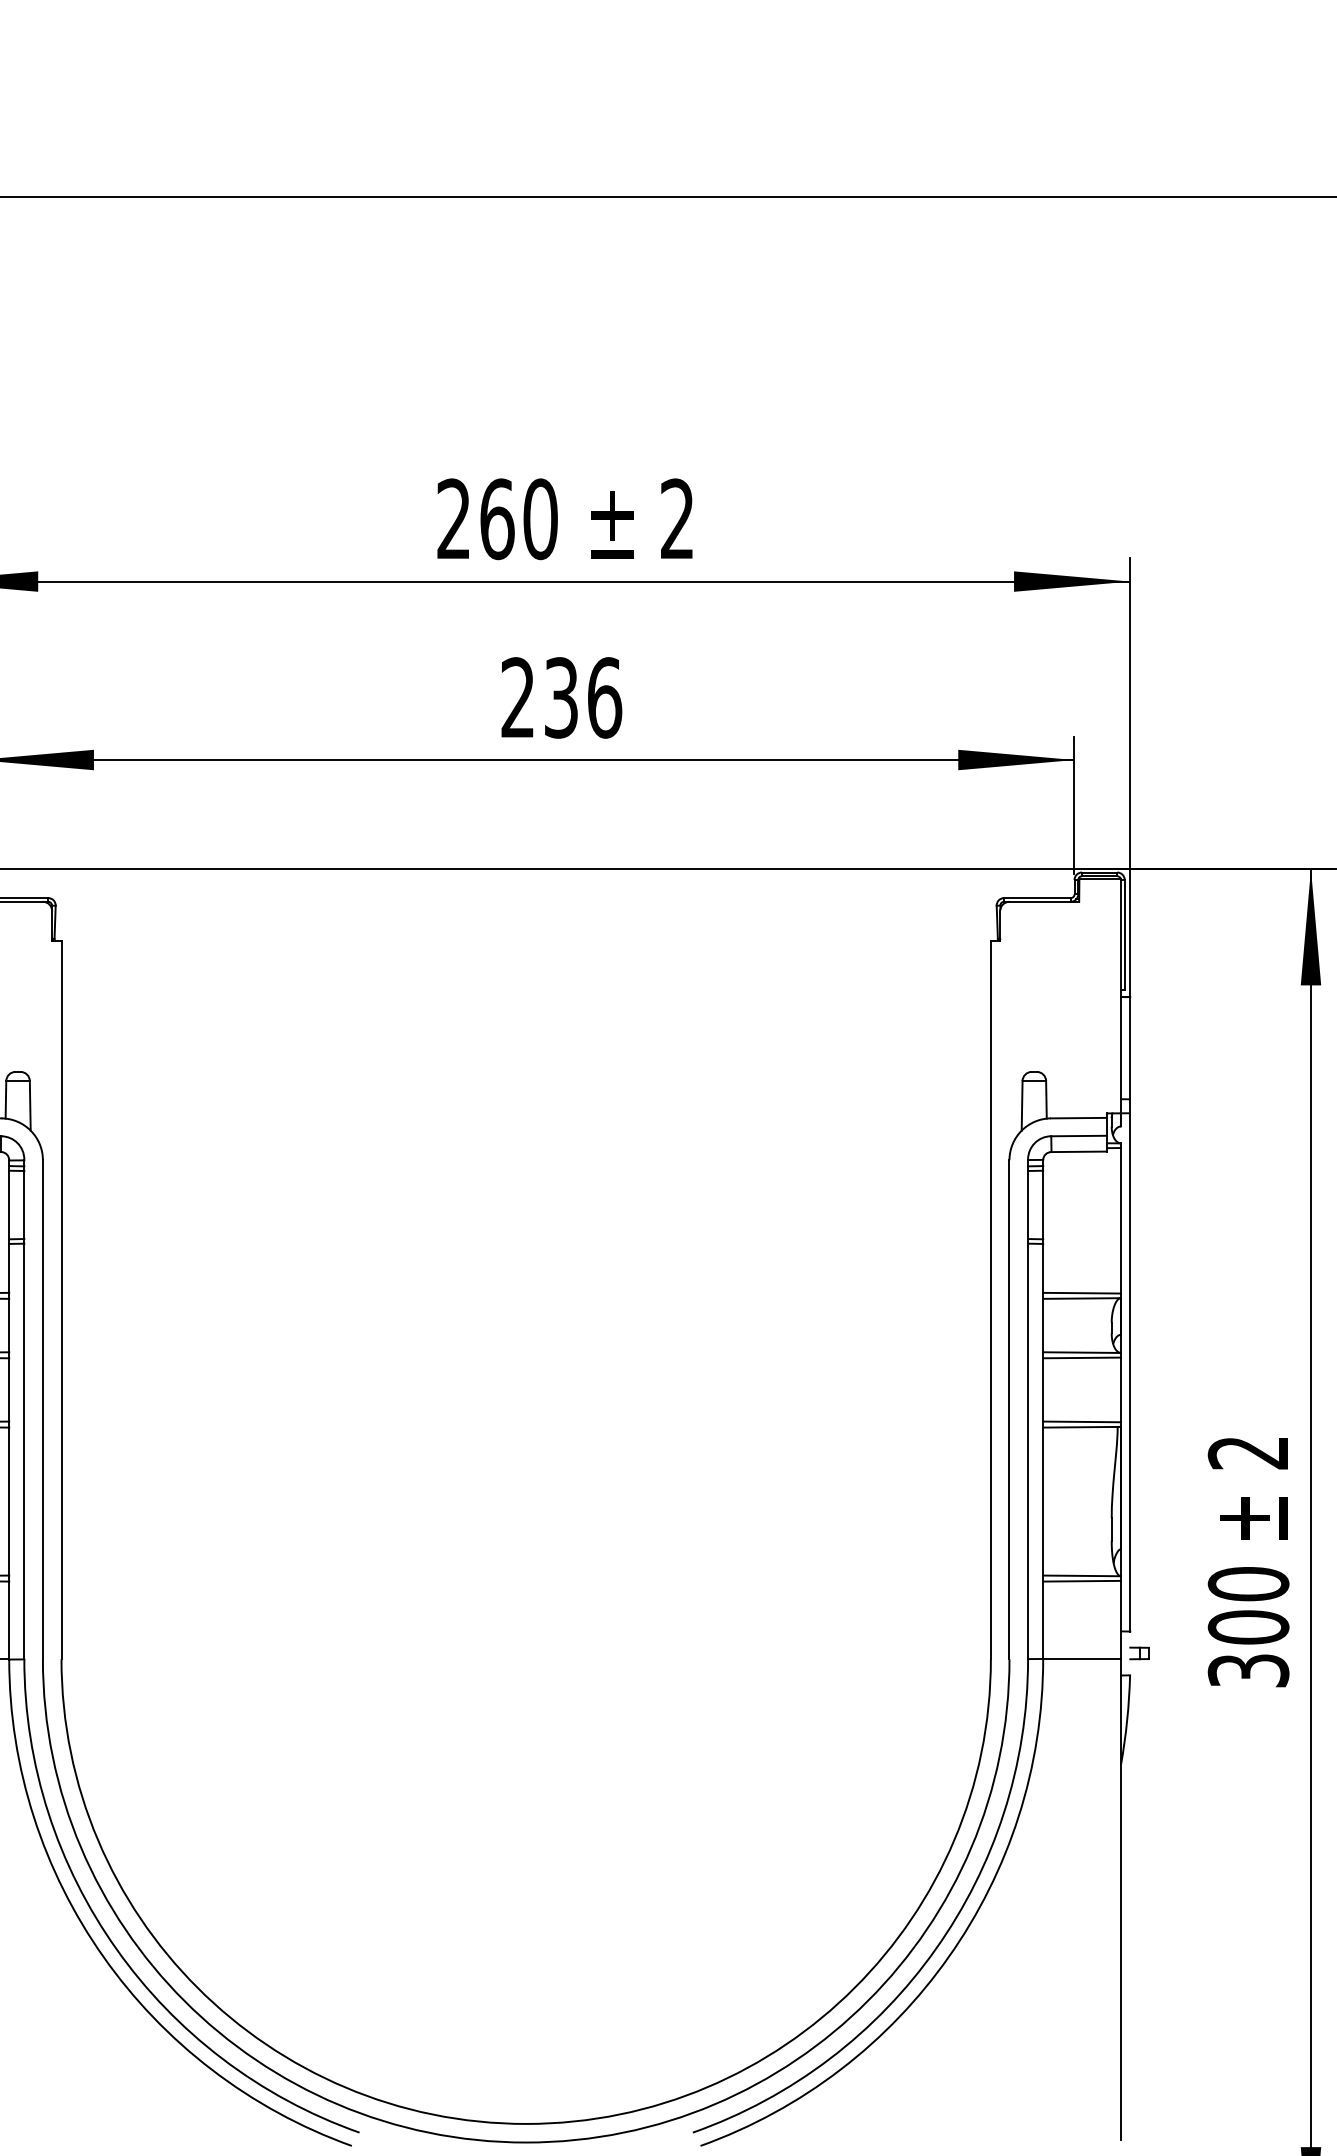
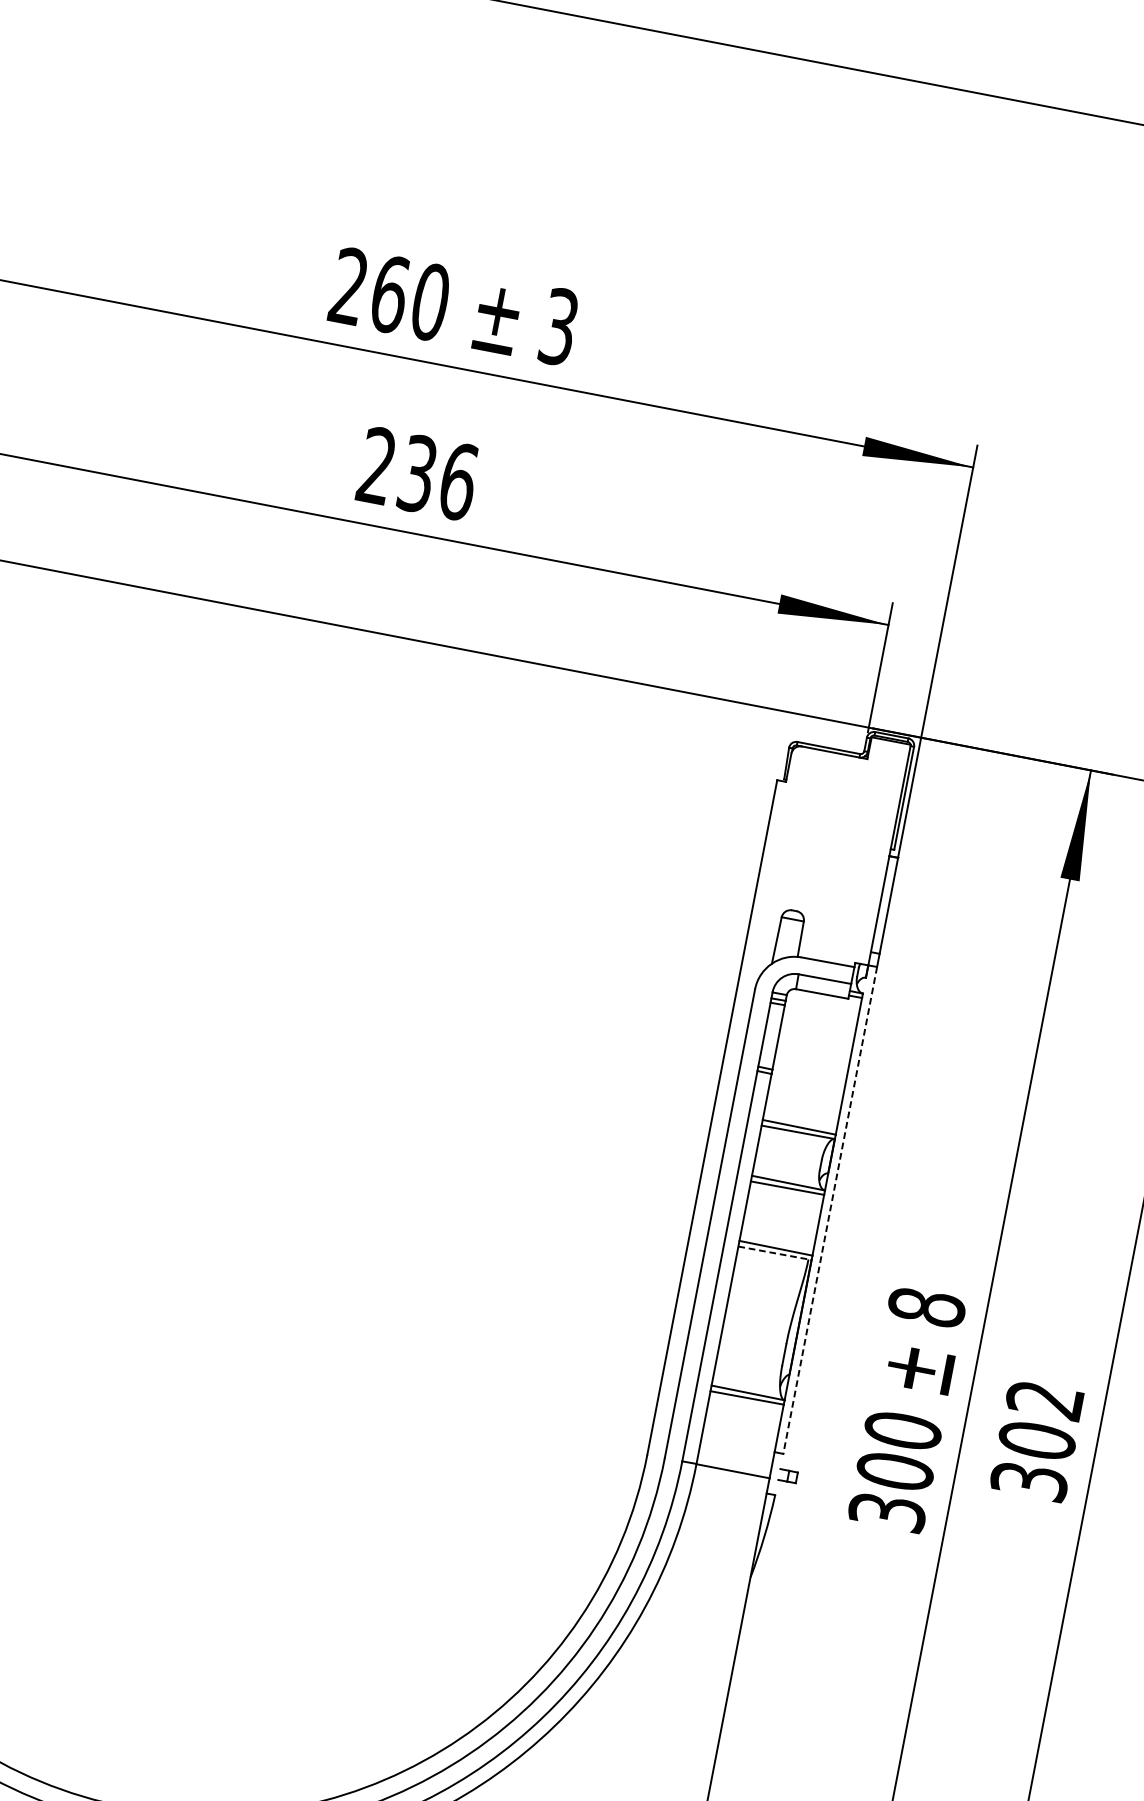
text: (677, 519) -> (559, 327), 2 -> 3
line: (1130, 1372) -> (830, 1210), solid -> dashed
line: (1082, 1427) -> (775, 1253), solid -> dashed
text: (1248, 1452) -> (926, 1307), 2 -> 8

